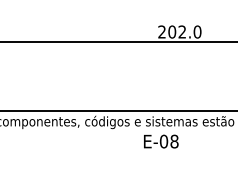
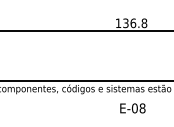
text: (179, 32) -> (131, 23), 202.0 -> 136.8
text: (160, 141) -> (132, 108), moved

